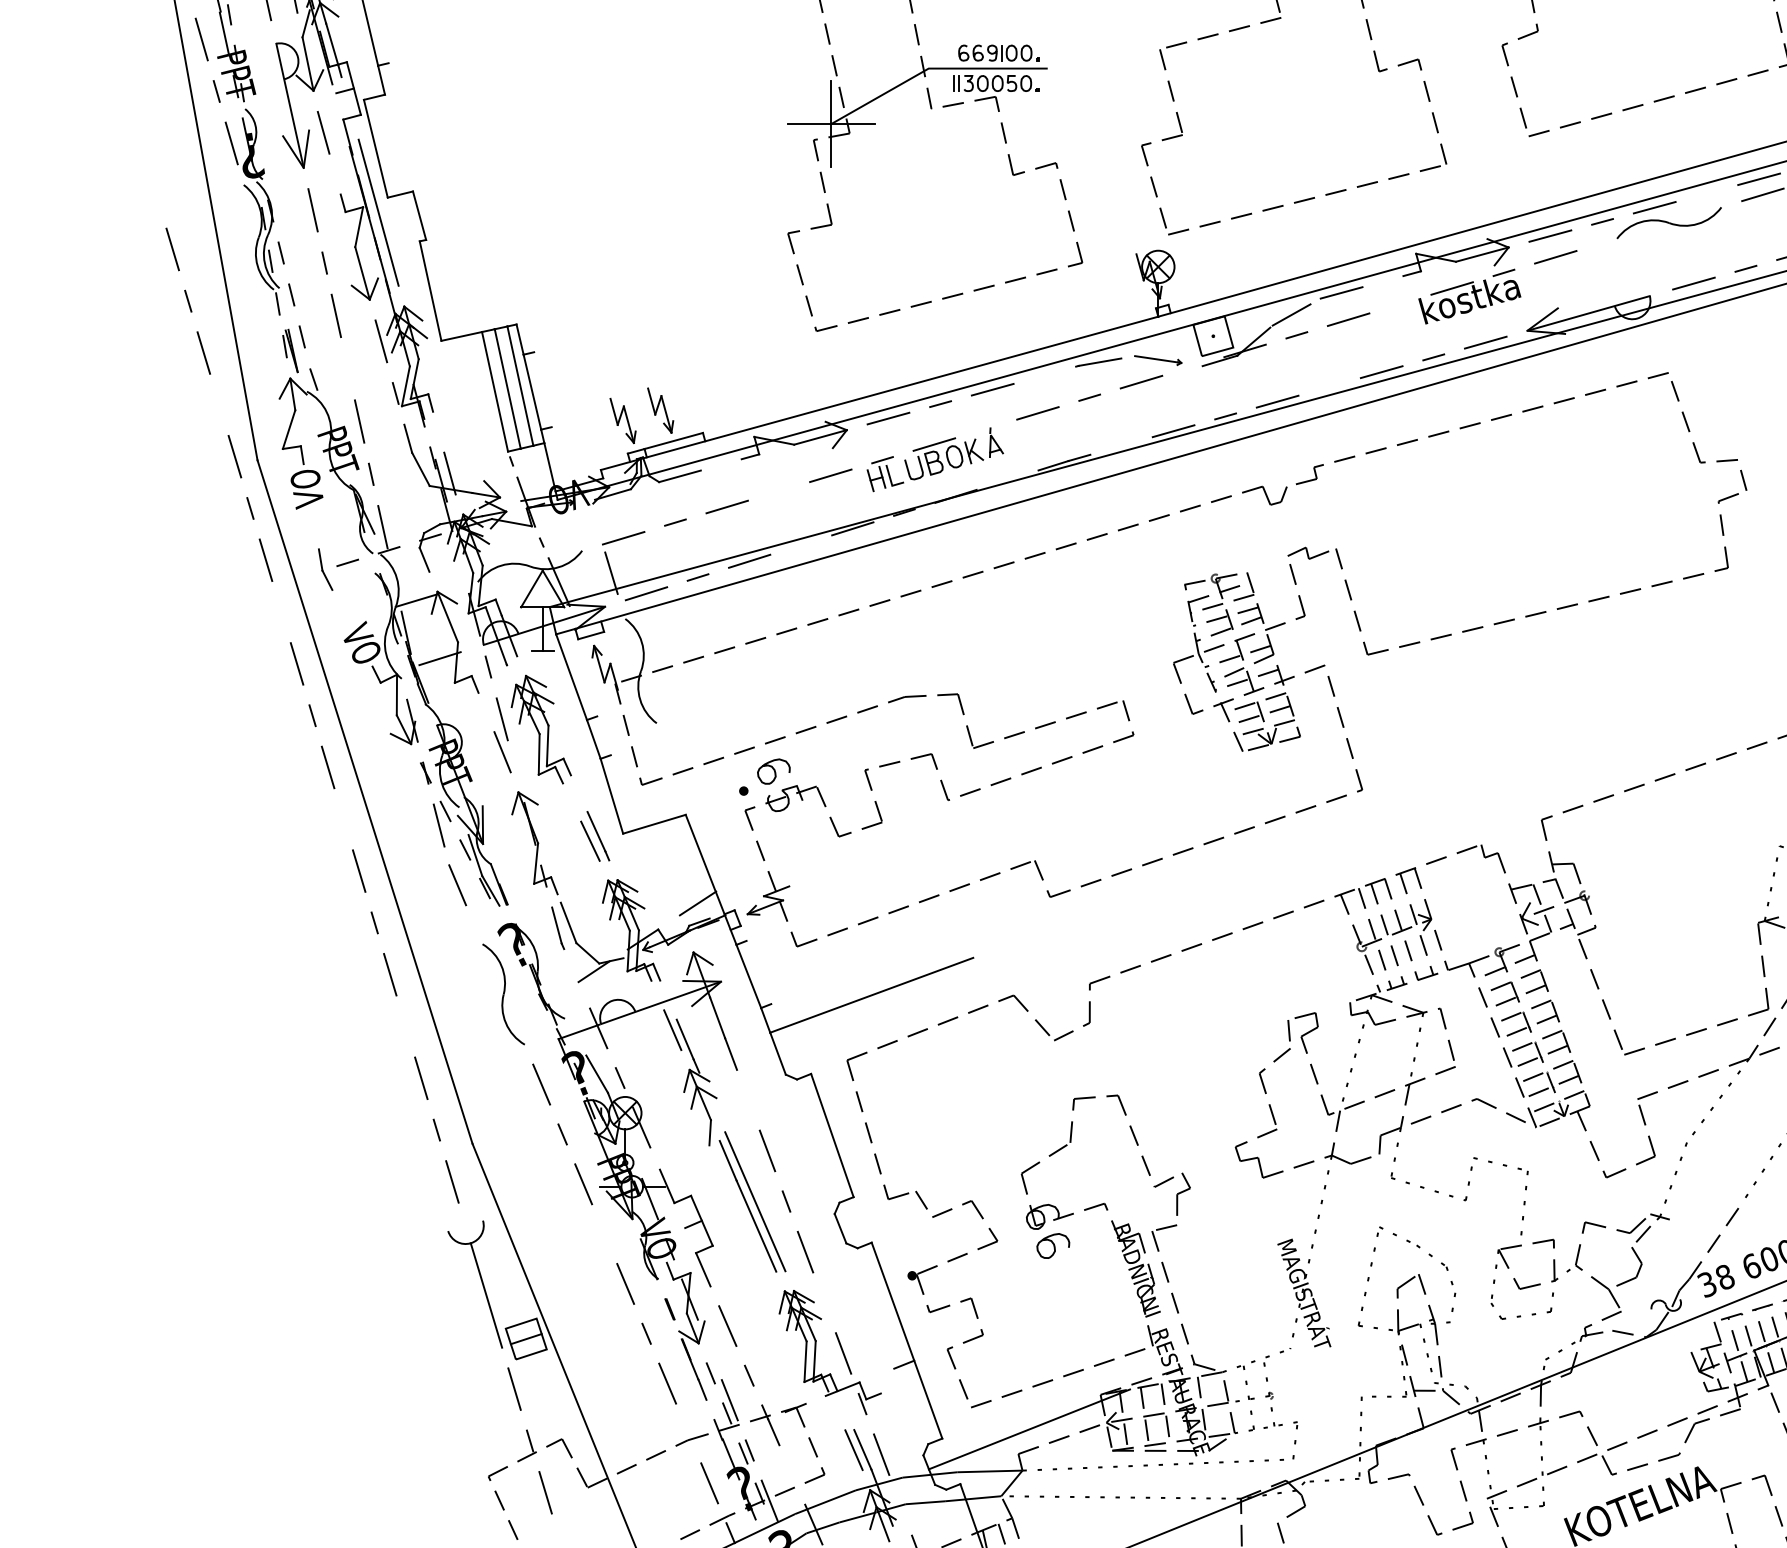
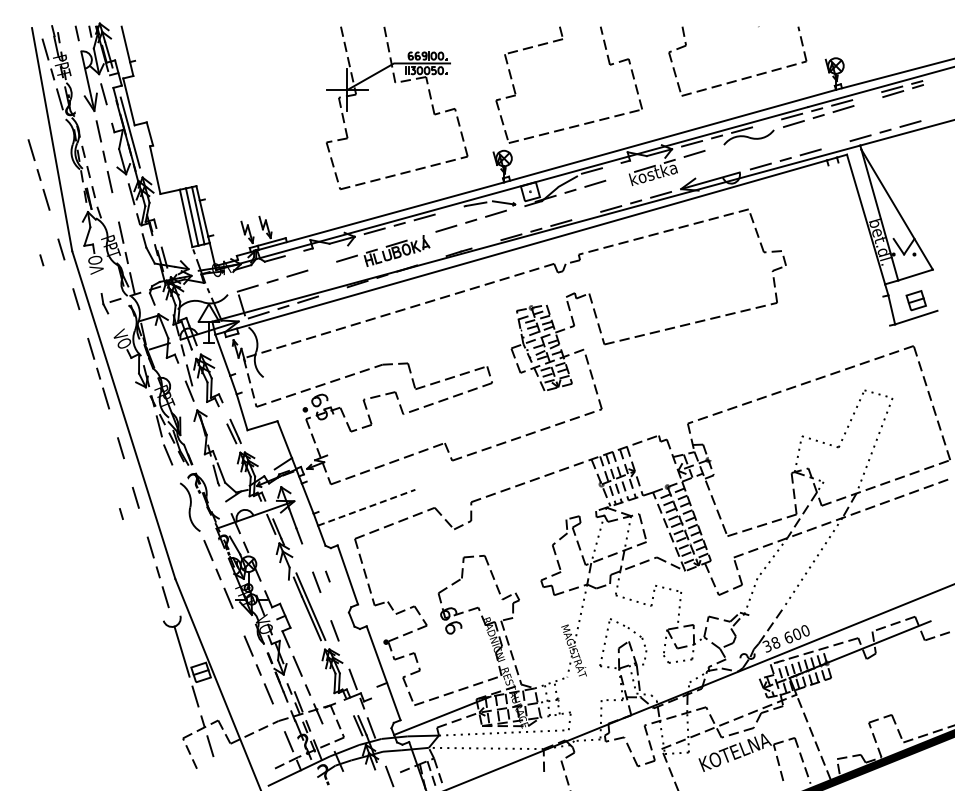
line: (249, 508) -> (41, 260), moved
line: (374, 921) -> (121, 513), moved
line: (871, 994) -> (366, 507), solid -> dashed
line: (785, 1201) -> (327, 576), moved

